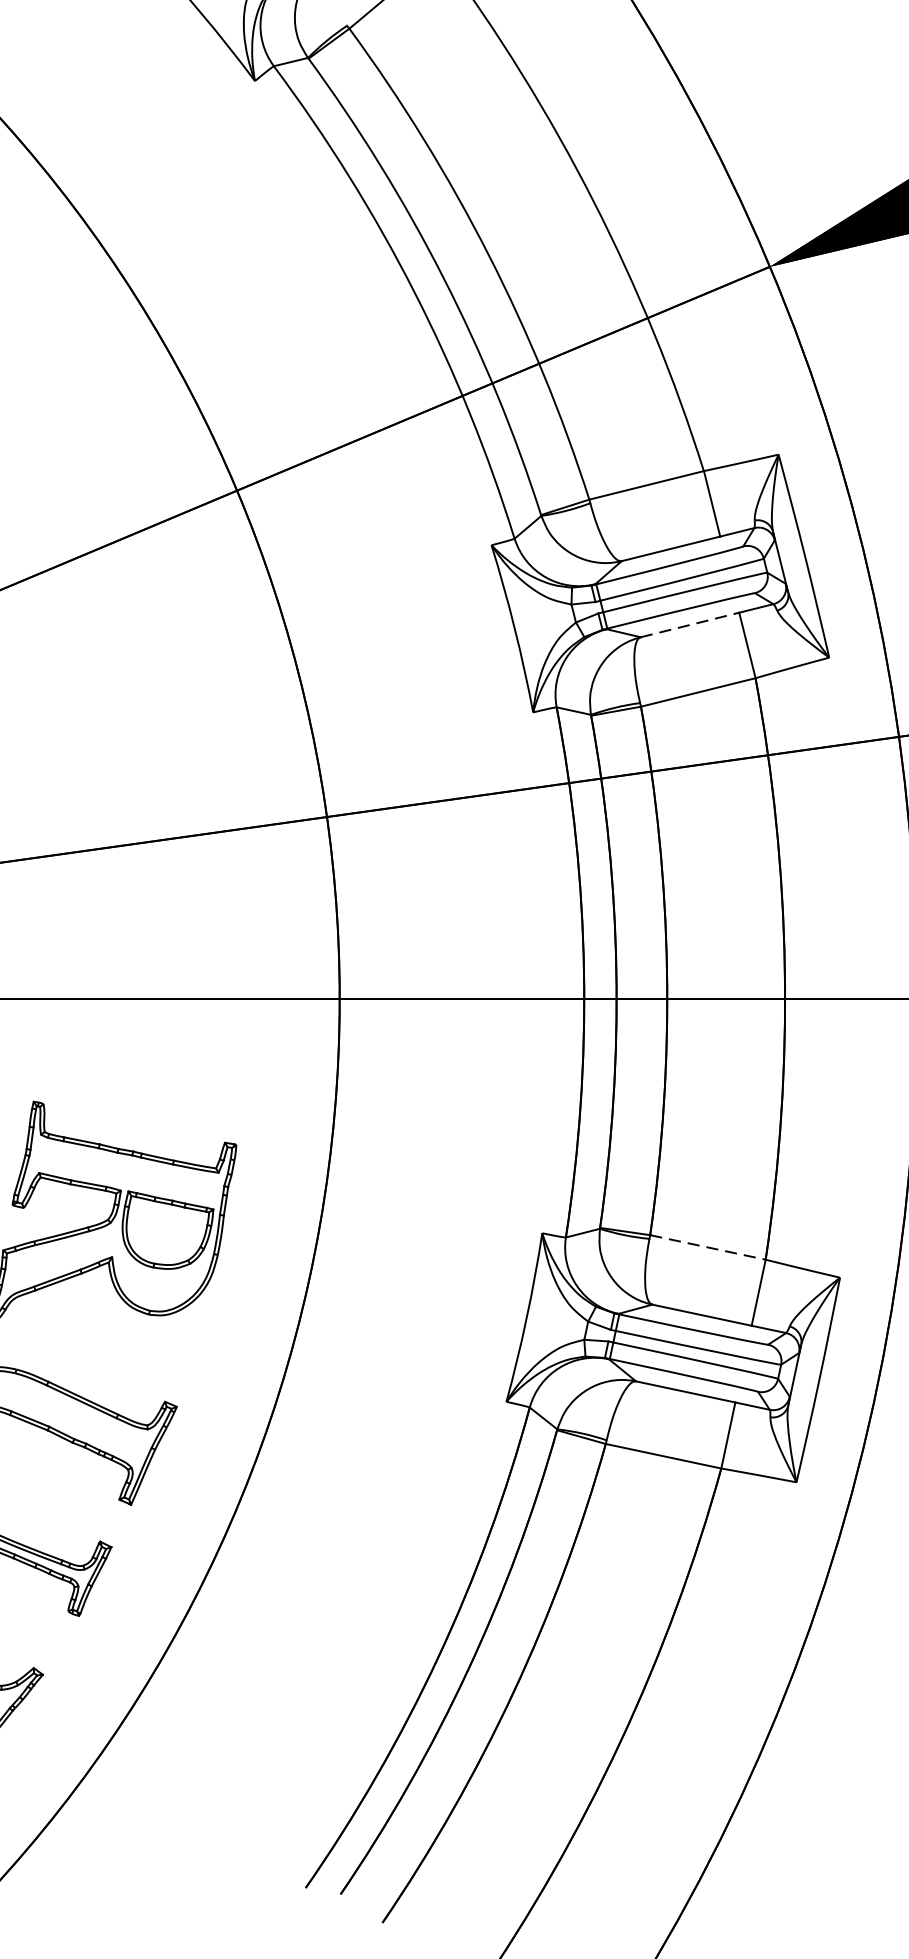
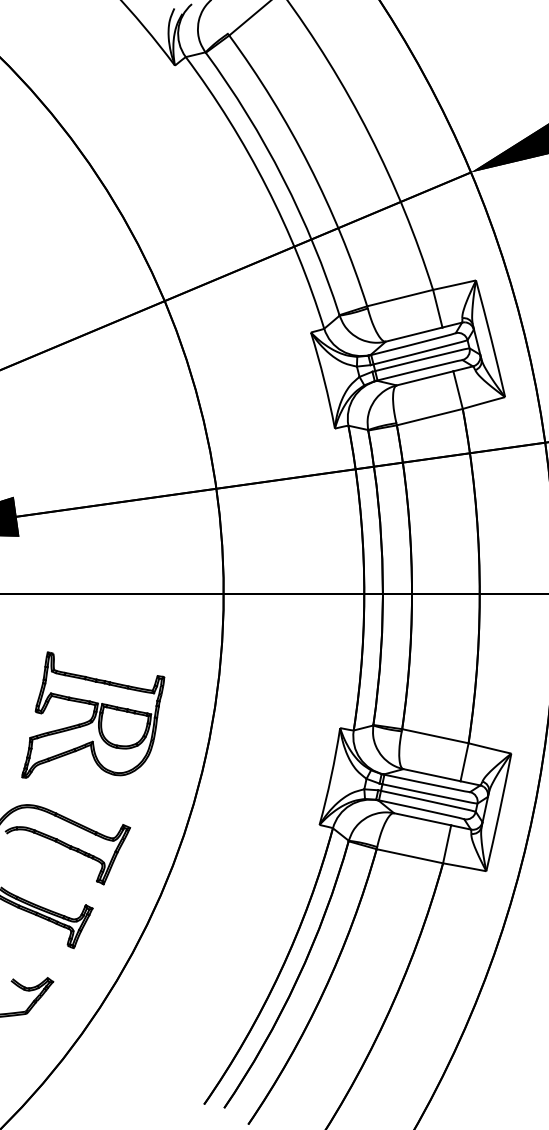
line: (690, 625) -> (425, 378), dashed -> solid
line: (708, 1247) -> (435, 736), dashed -> solid

